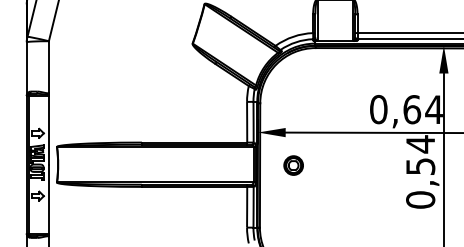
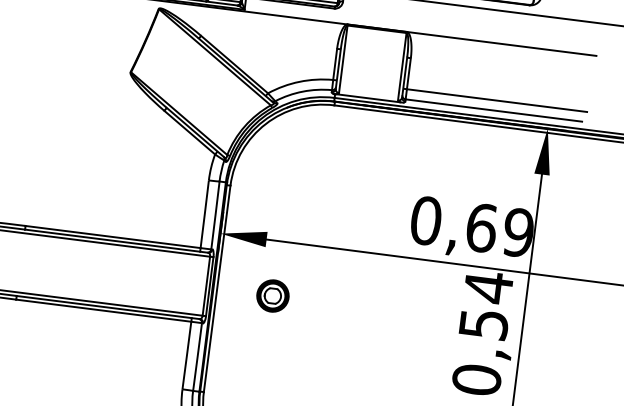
text: (433, 109) -> (517, 232), 0,64 -> 0,69

